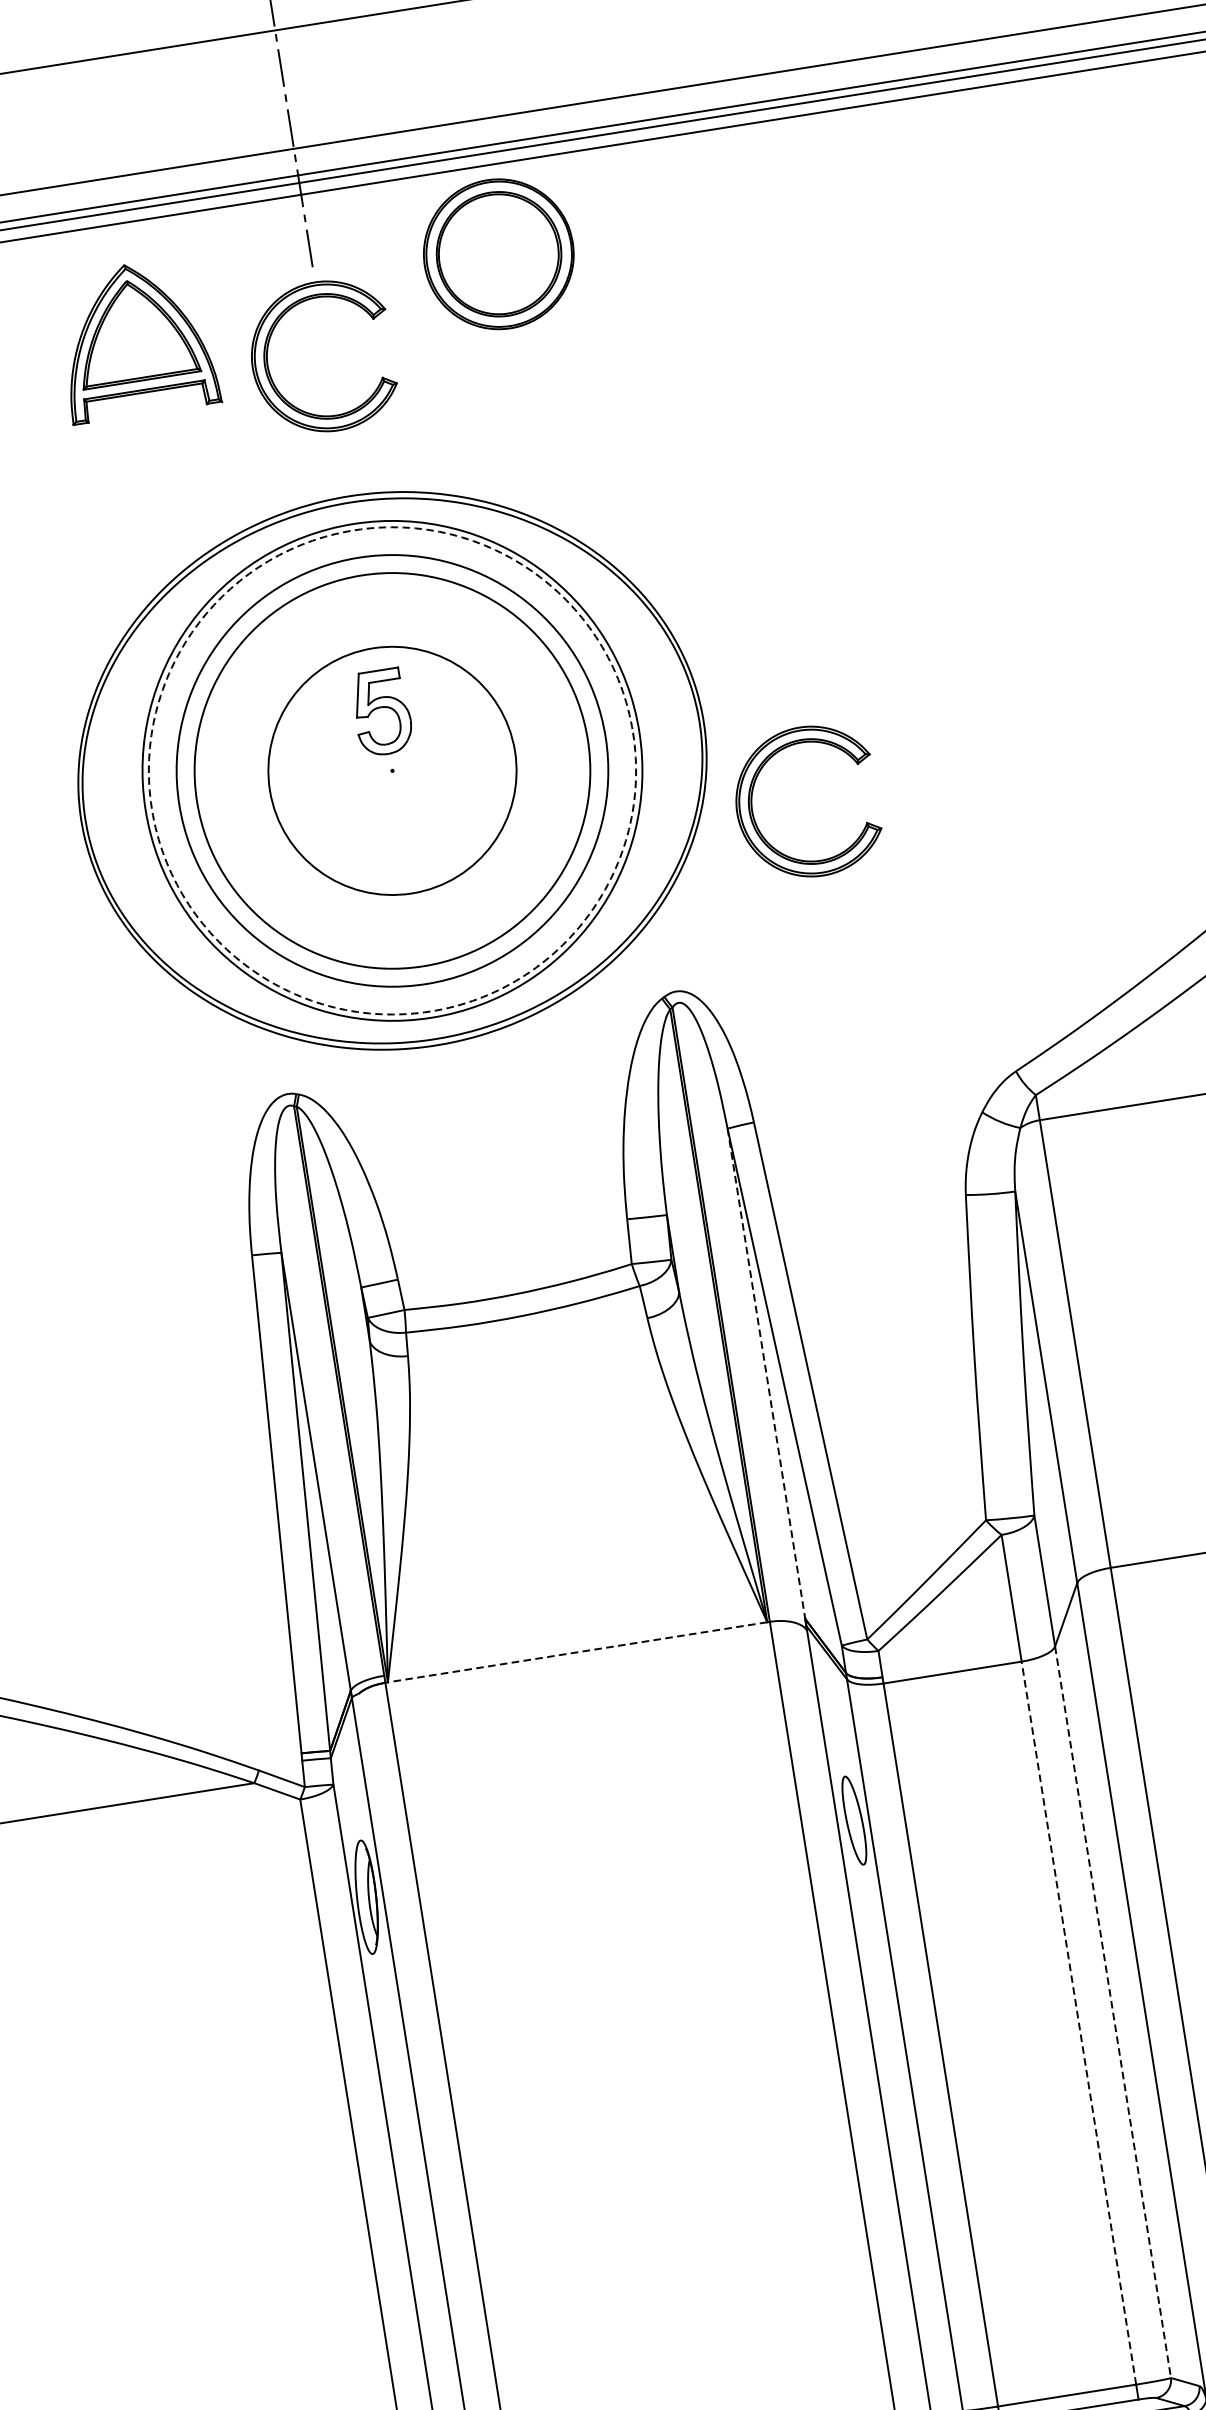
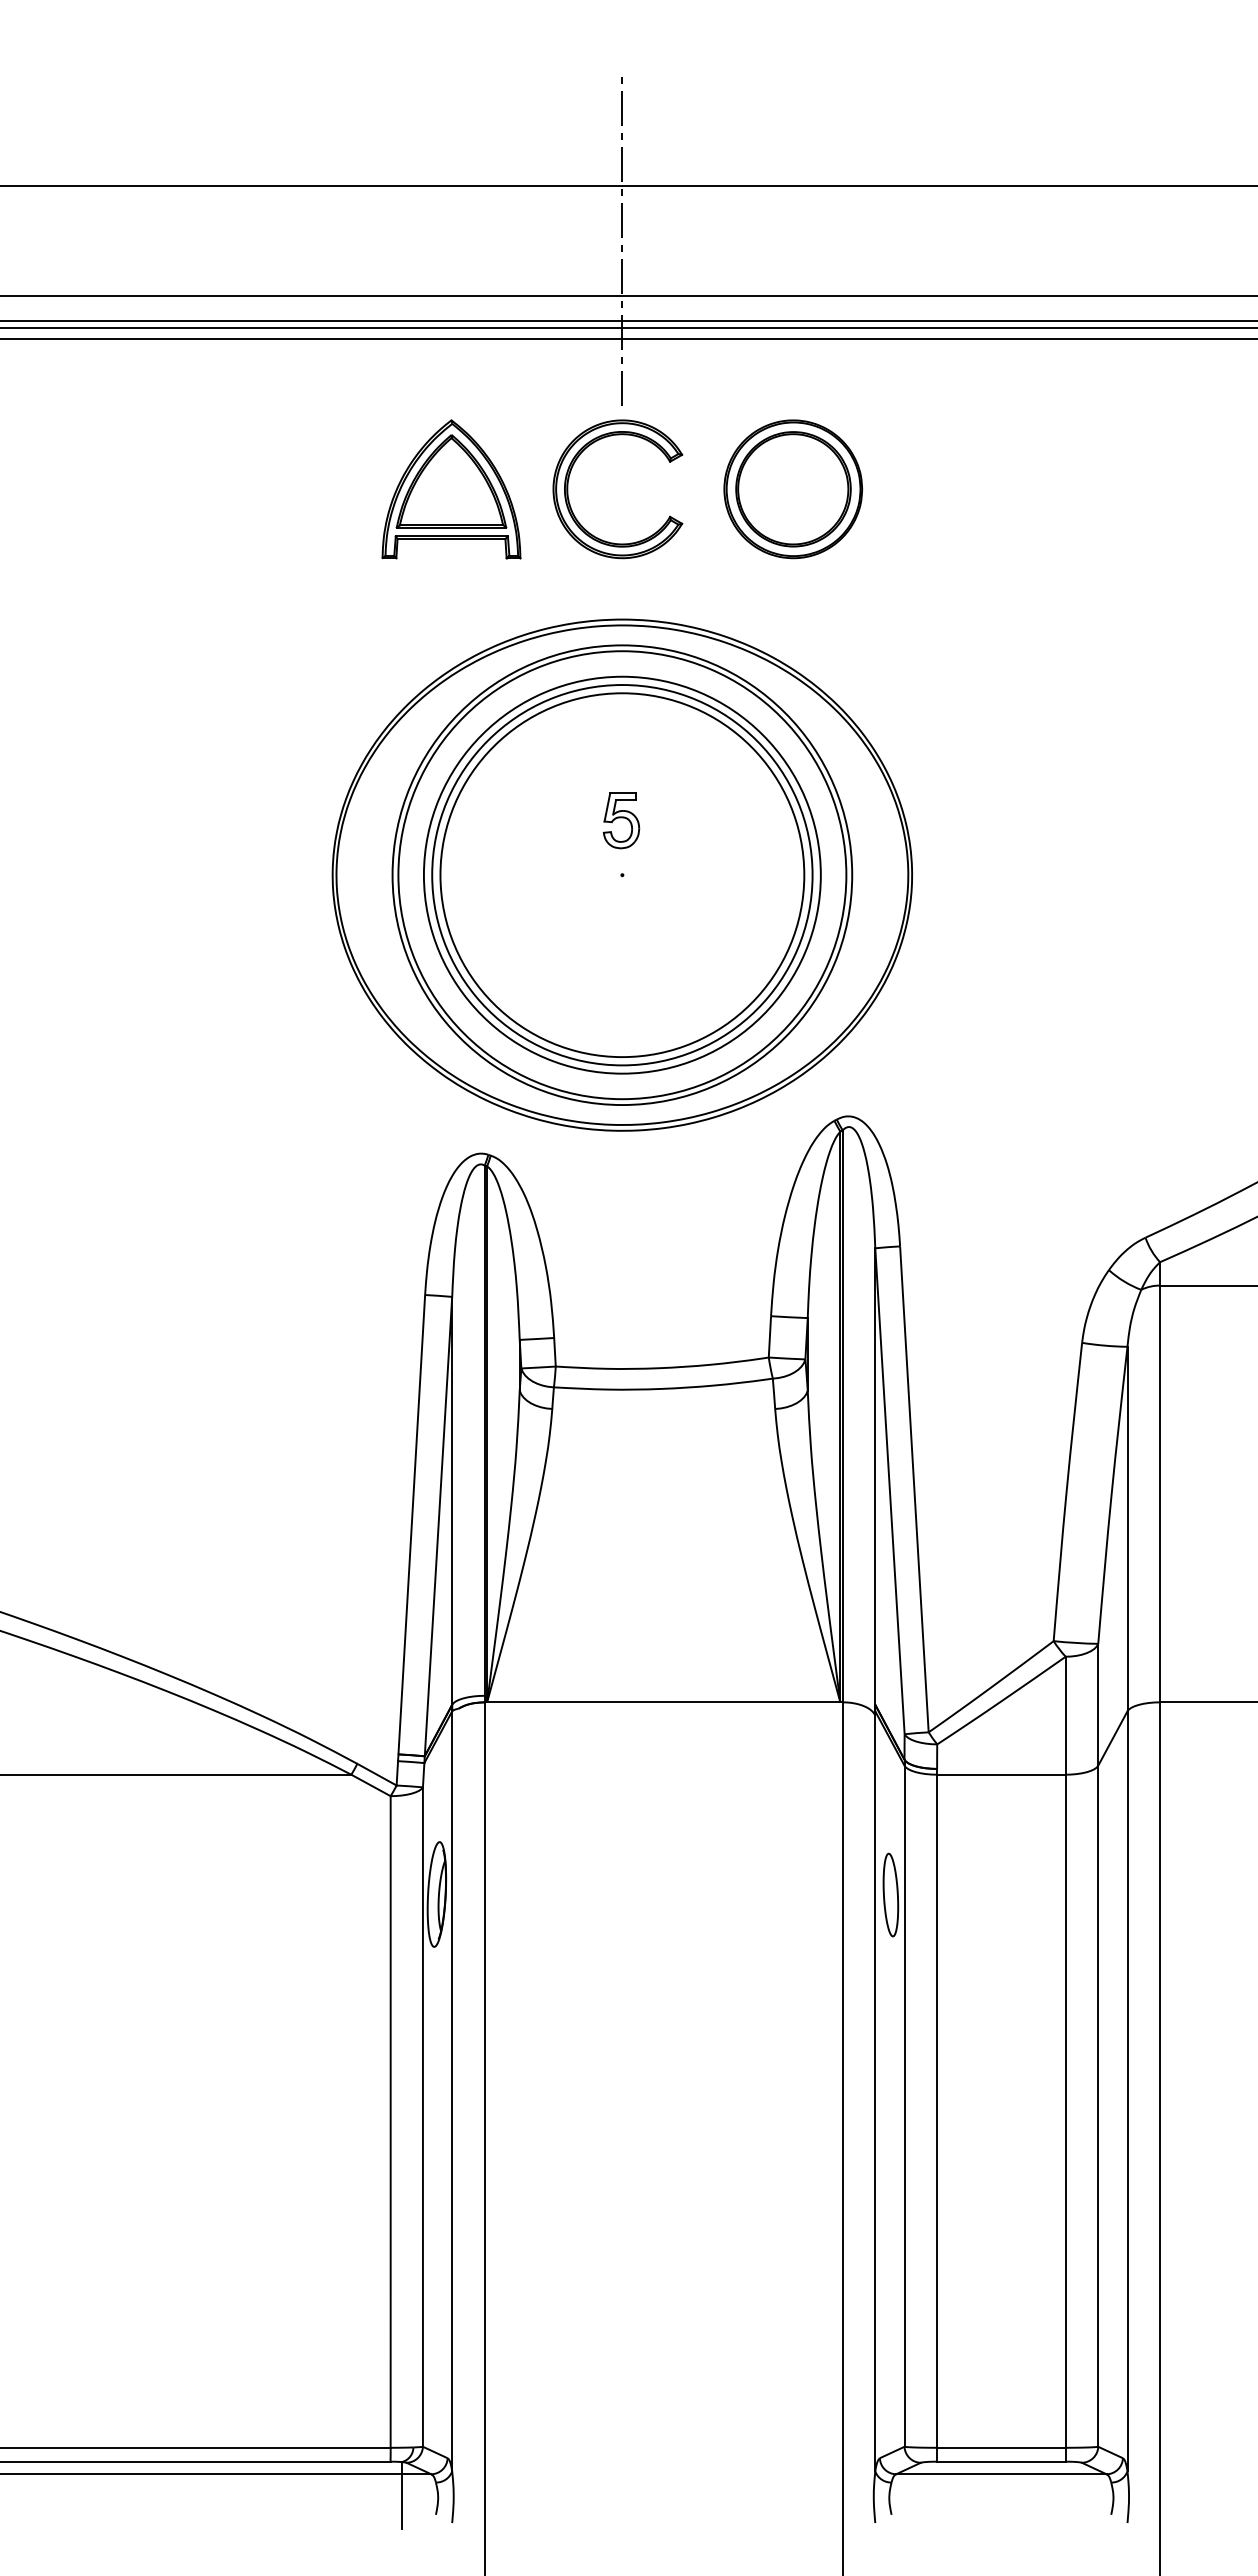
part: (499, 254) -> (793, 489), moved
part: (135, 339) -> (451, 489), moved
part: (382, 712) -> (621, 820), size x0.71
circle: (392, 771) -> (622, 875), dashed -> solid
circle: (392, 771) -> (622, 875), size x1.67
part: (753, 810) -> (944, 963), removed
line: (766, 1374) -> (875, 1477), dashed -> solid
line: (577, 1652) -> (663, 1702), dashed -> solid
line: (1113, 2012) -> (1098, 2106), dashed -> solid
line: (1078, 2023) -> (1065, 2111), dashed -> solid

